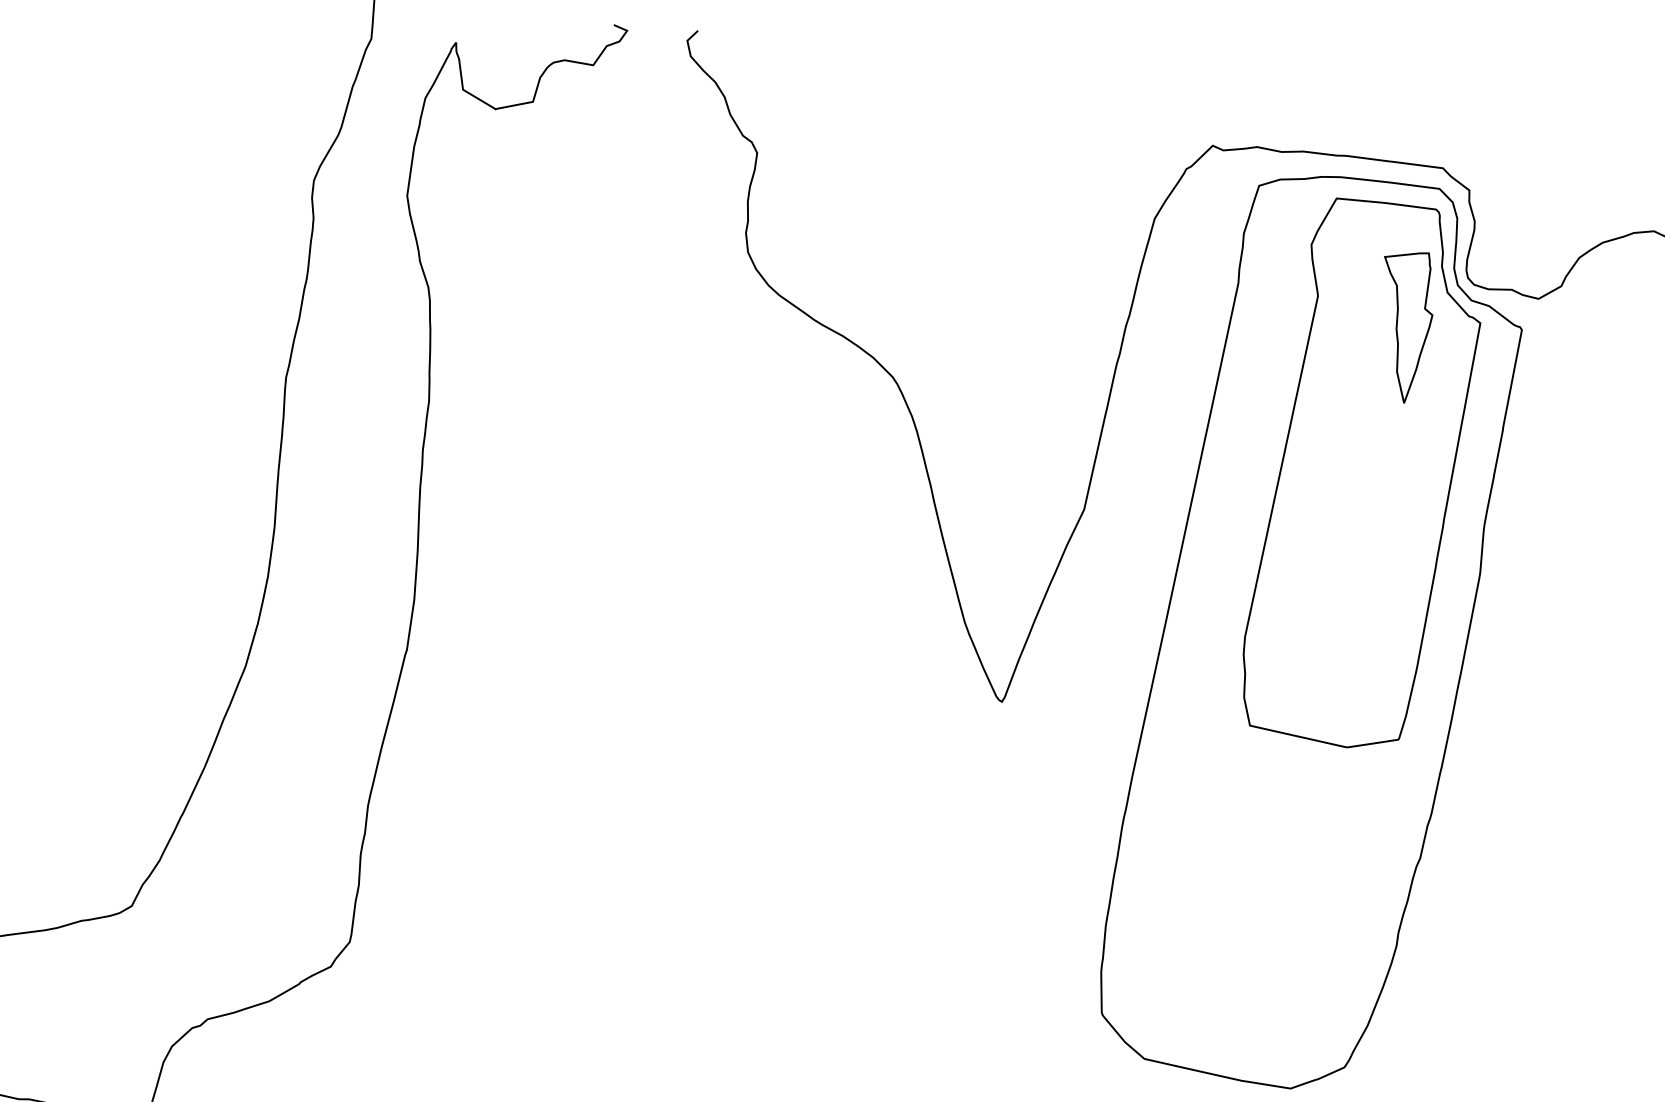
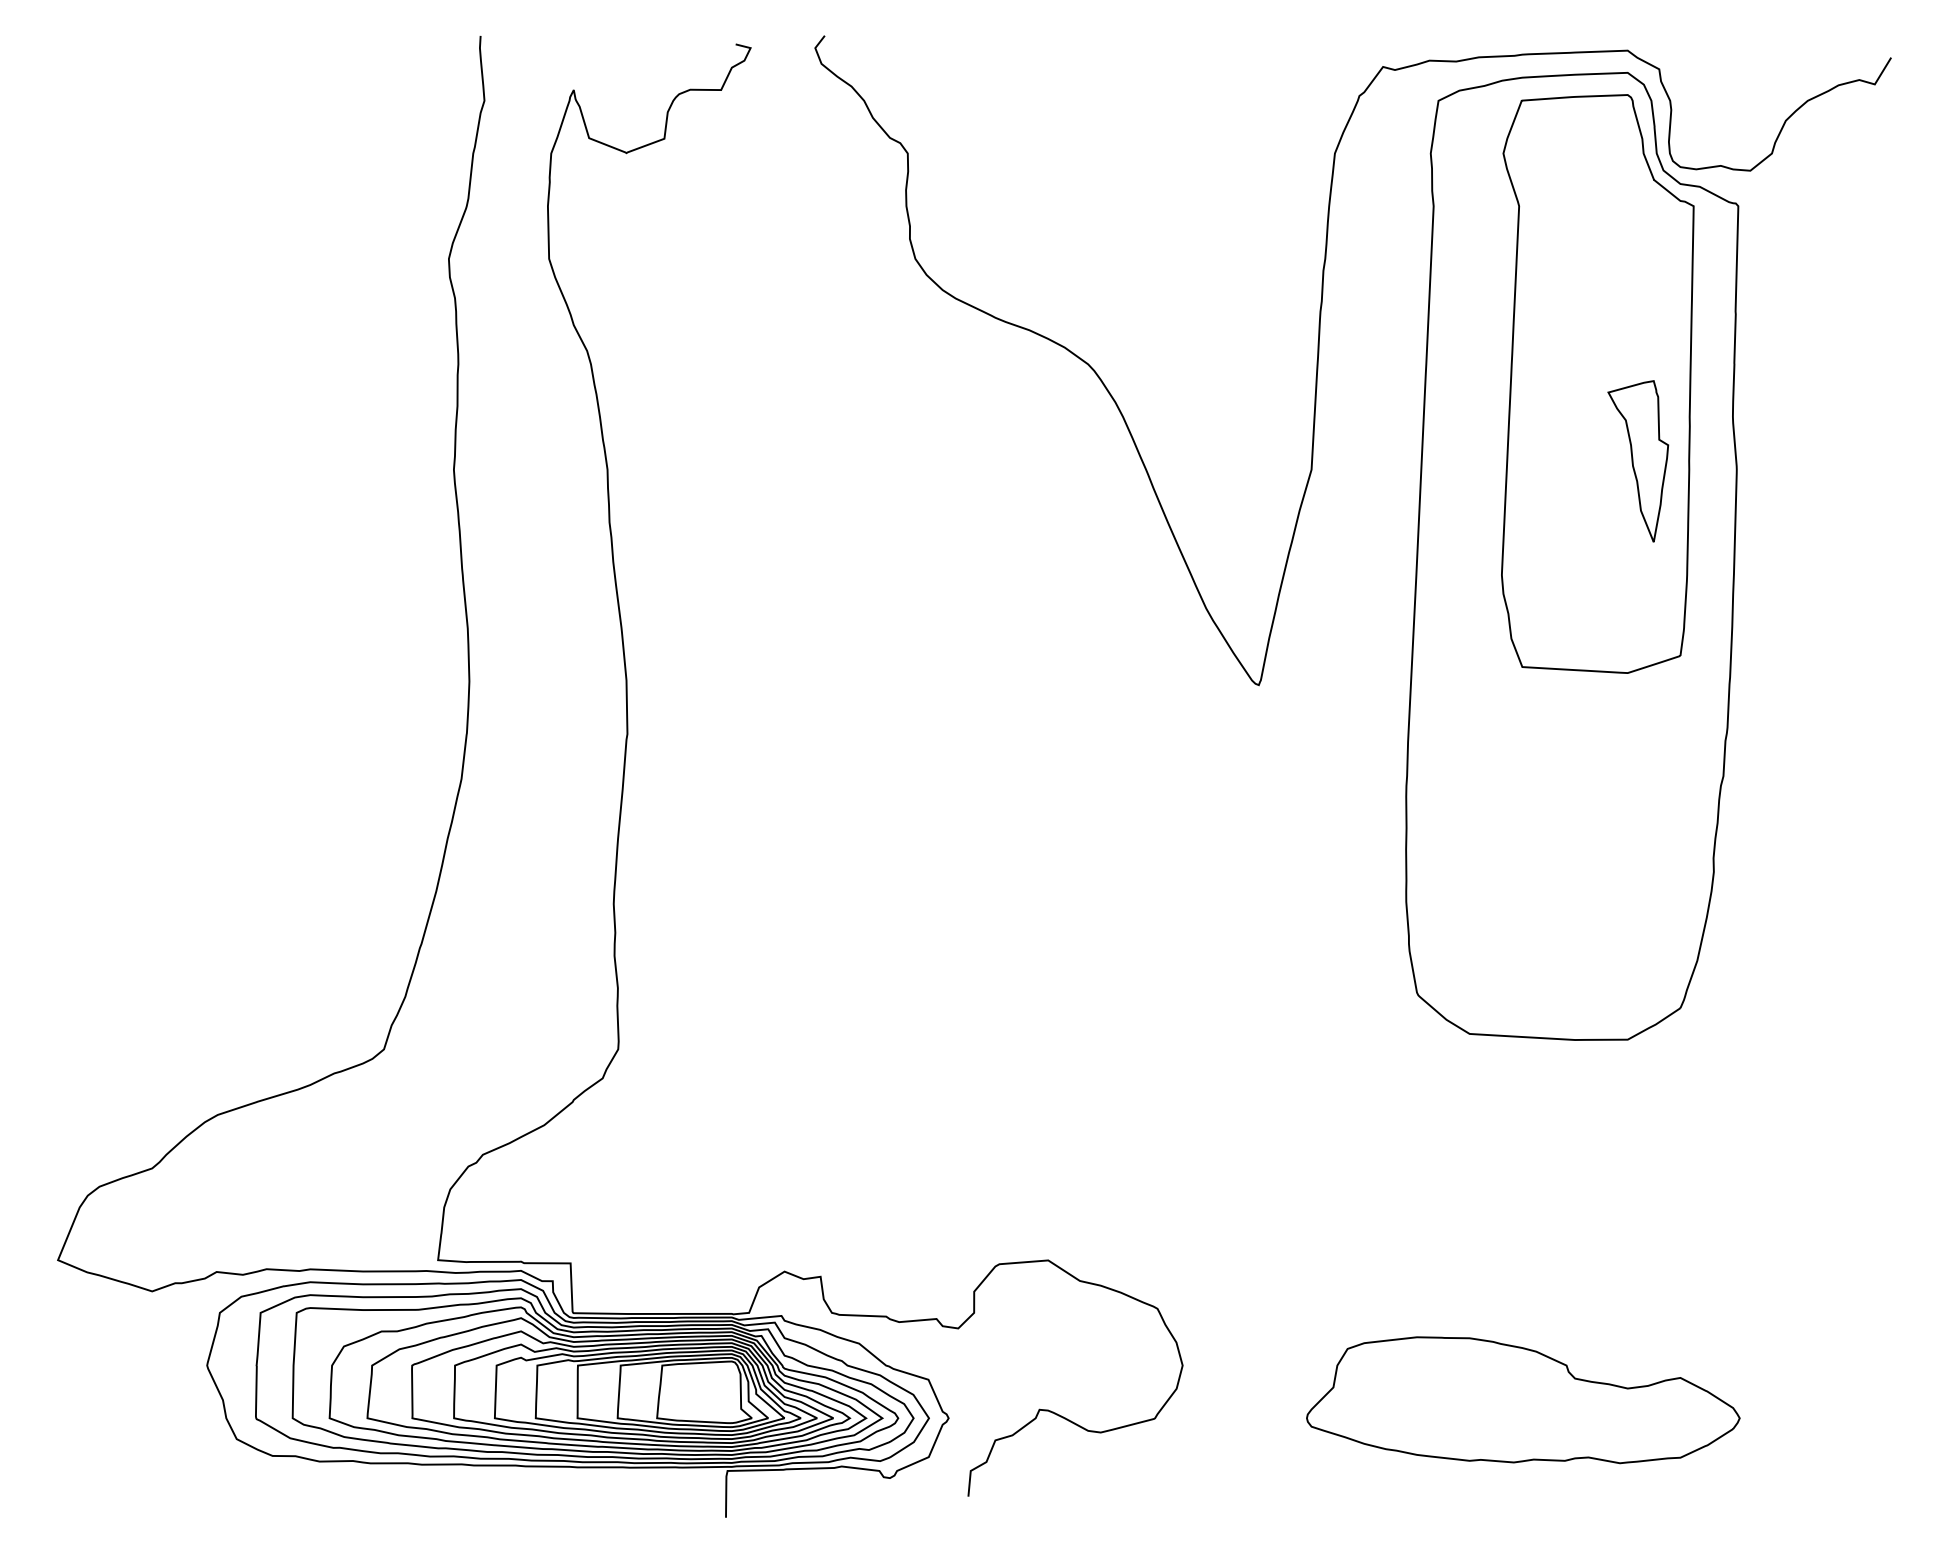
part: (1402, 325) -> (1638, 461), moved

